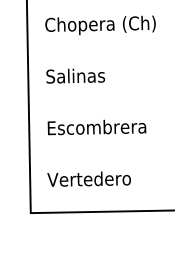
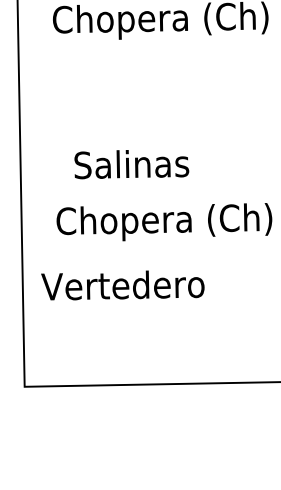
text: (75, 75) -> (131, 163), moved
text: (102, 128) -> (164, 221), Escombrera -> Chopera (Ch)
text: (88, 178) -> (121, 284), moved

